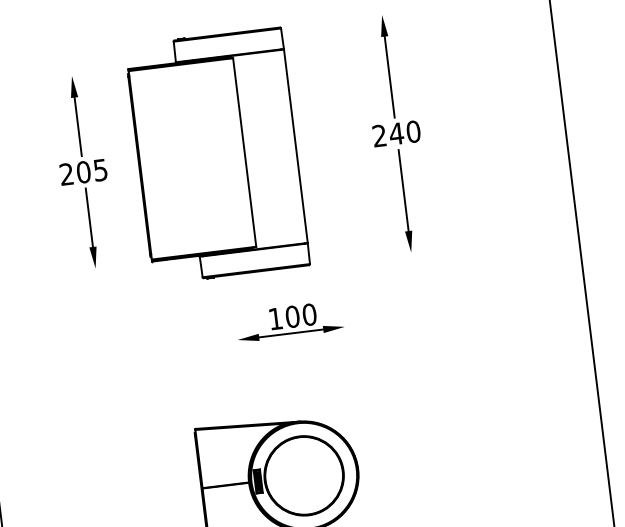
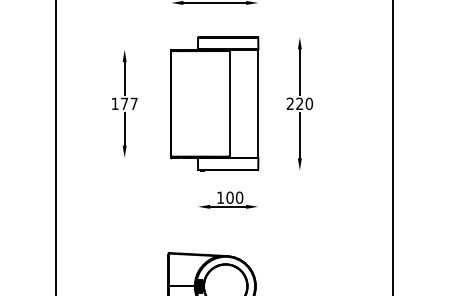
text: (395, 133) -> (299, 103), 240 -> 220
part: (217, 155) -> (214, 103), moved
text: (83, 171) -> (124, 103), 205 -> 177

